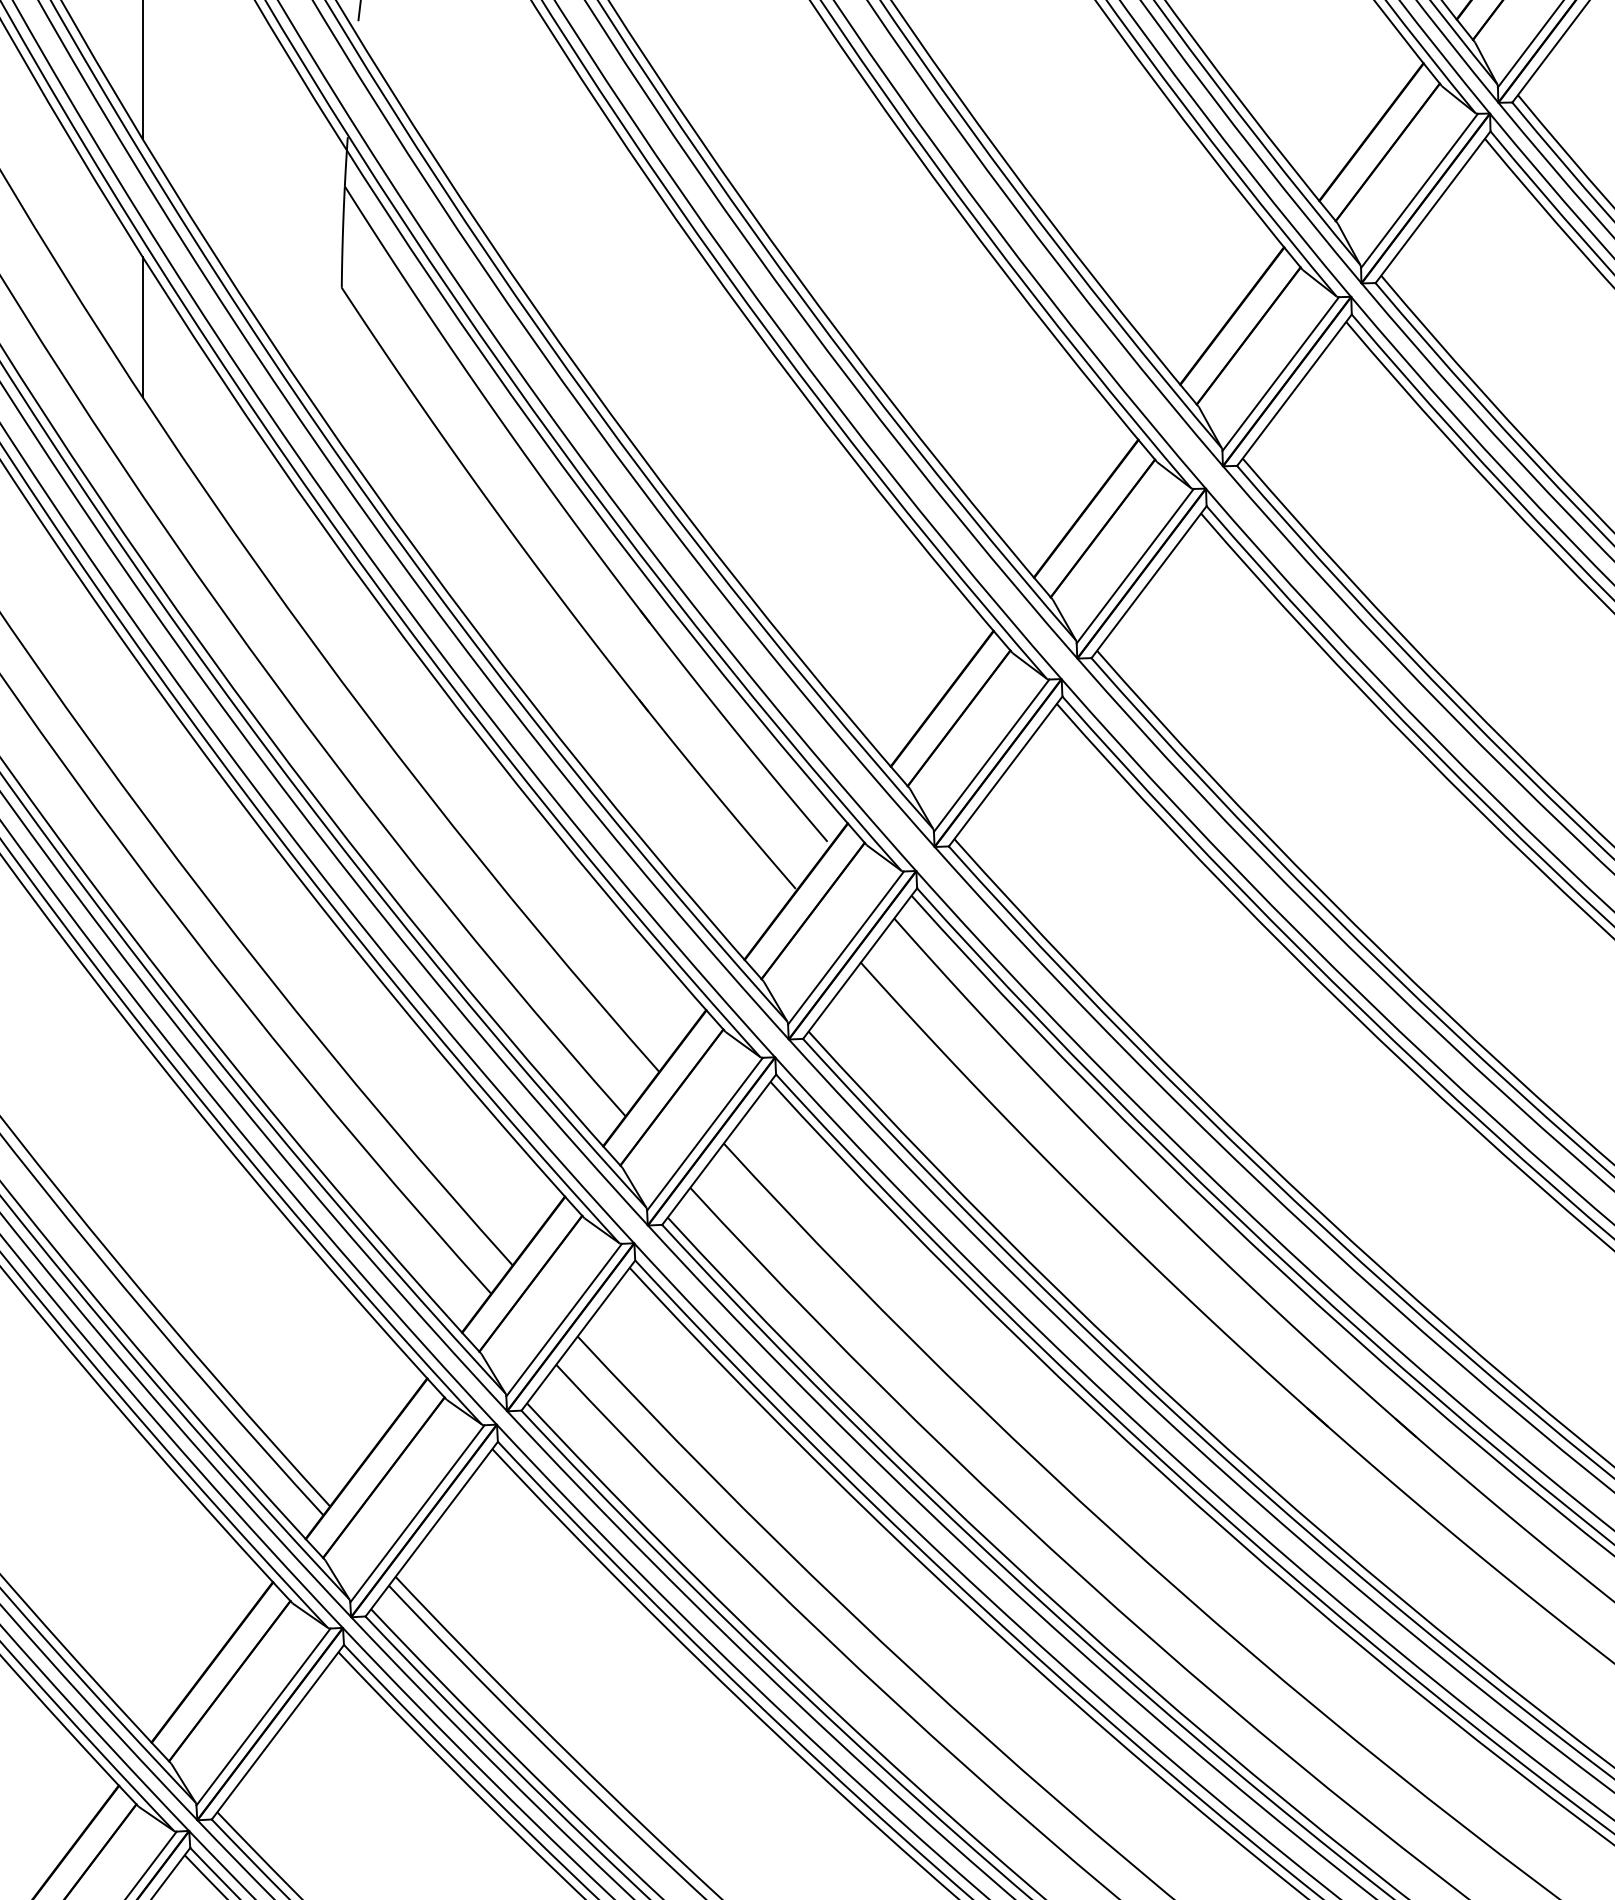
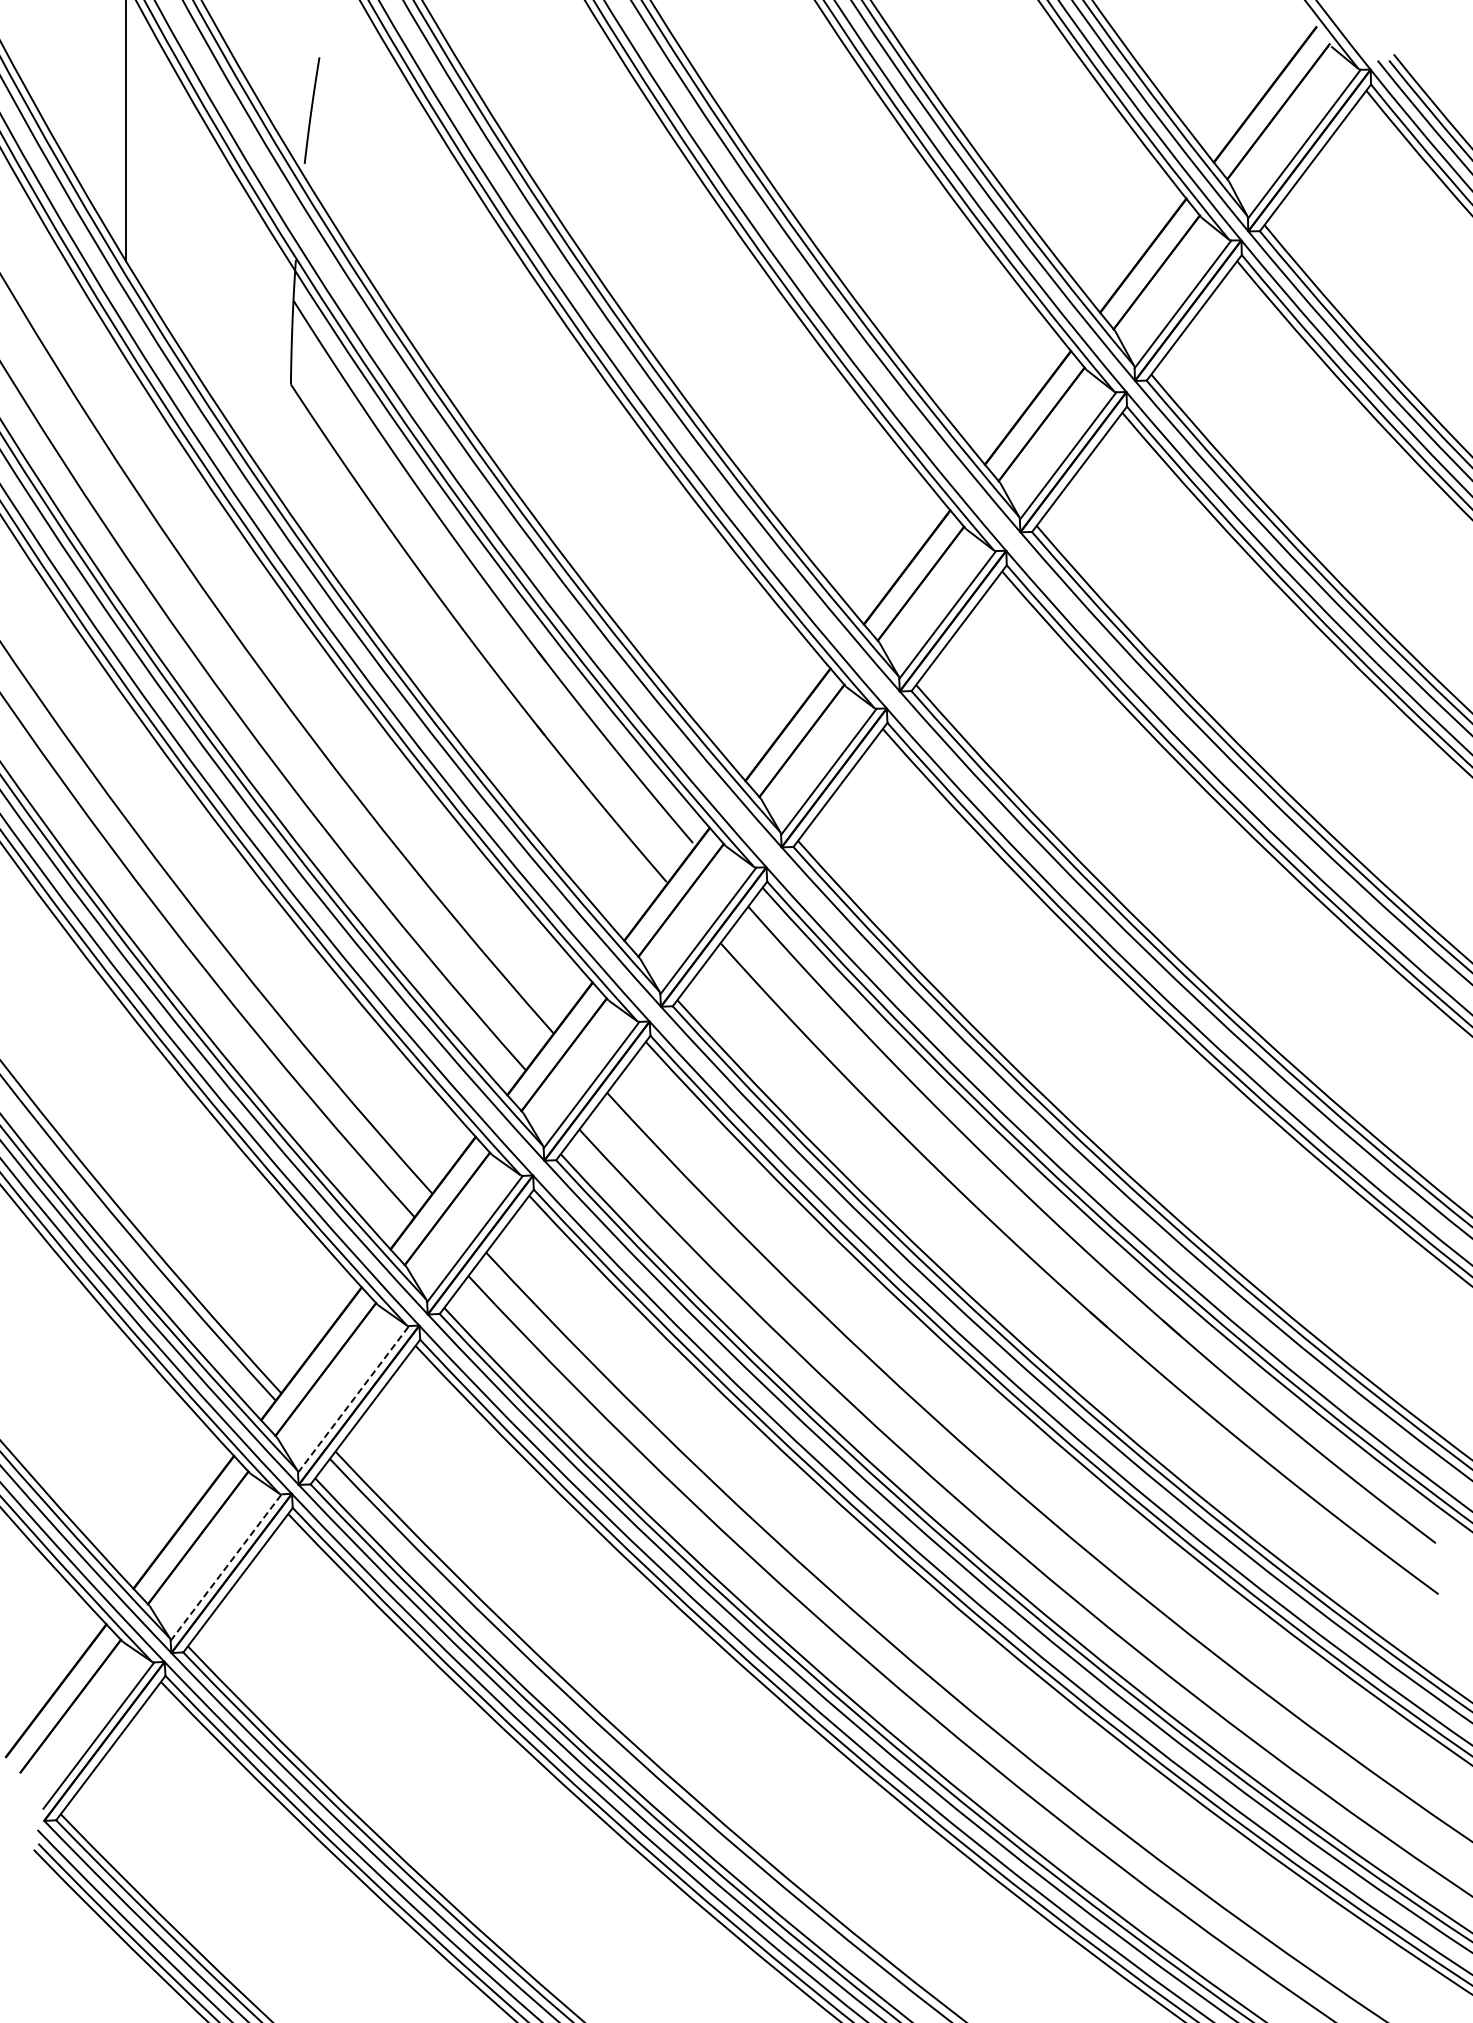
line: (143, 326) -> (126, 416), removed
line: (417, 1513) -> (353, 1399), solid -> dashed
line: (263, 1716) -> (226, 1567), solid -> dashed

